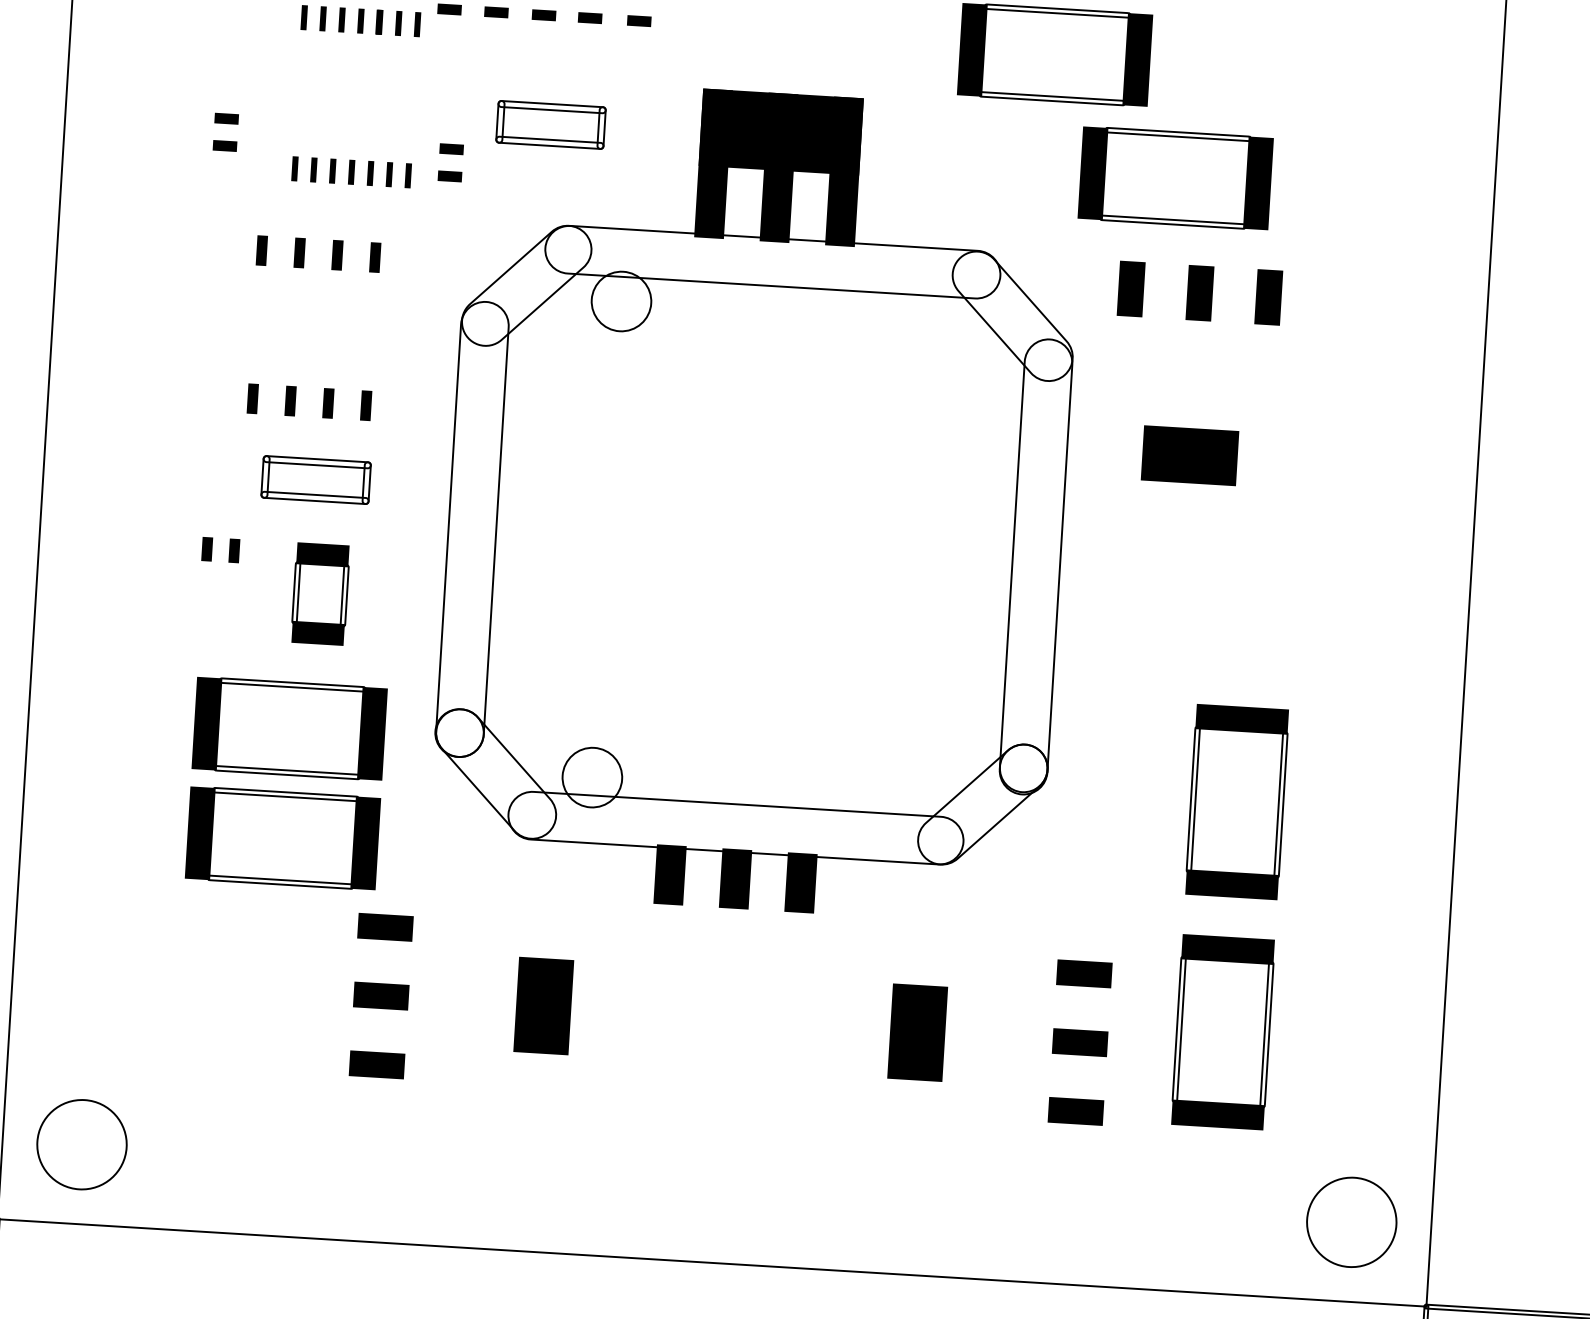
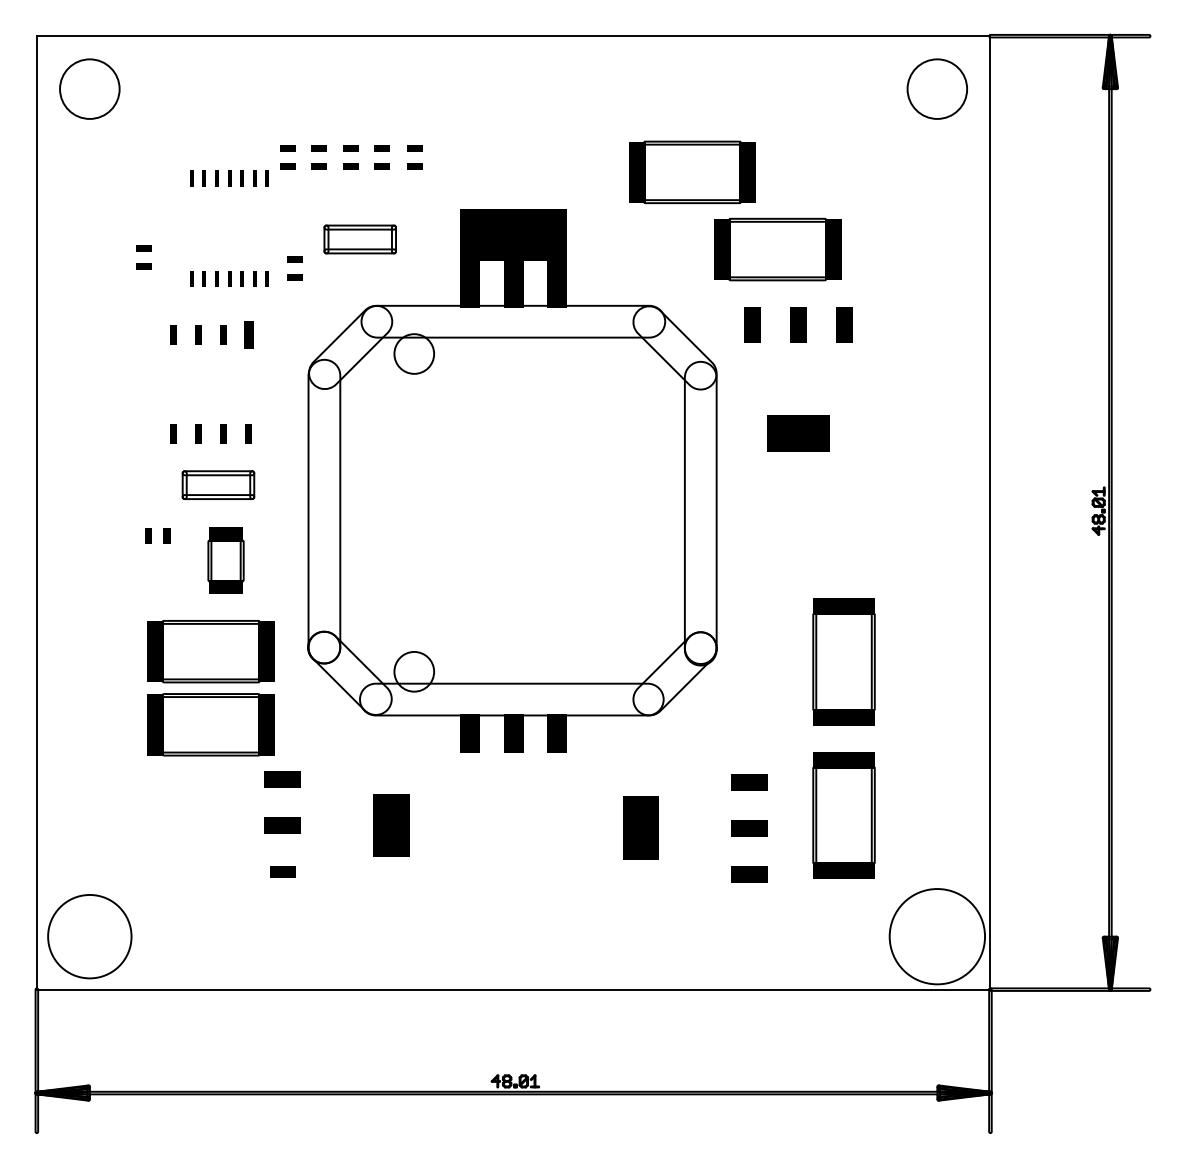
part: (374, 257) -> (248, 334), size x1.4
part: (376, 1064) -> (282, 871), size x0.7
circle: (81, 1144) -> (89, 936), size x1.4
circle: (1352, 1222) -> (937, 936), size x1.6

